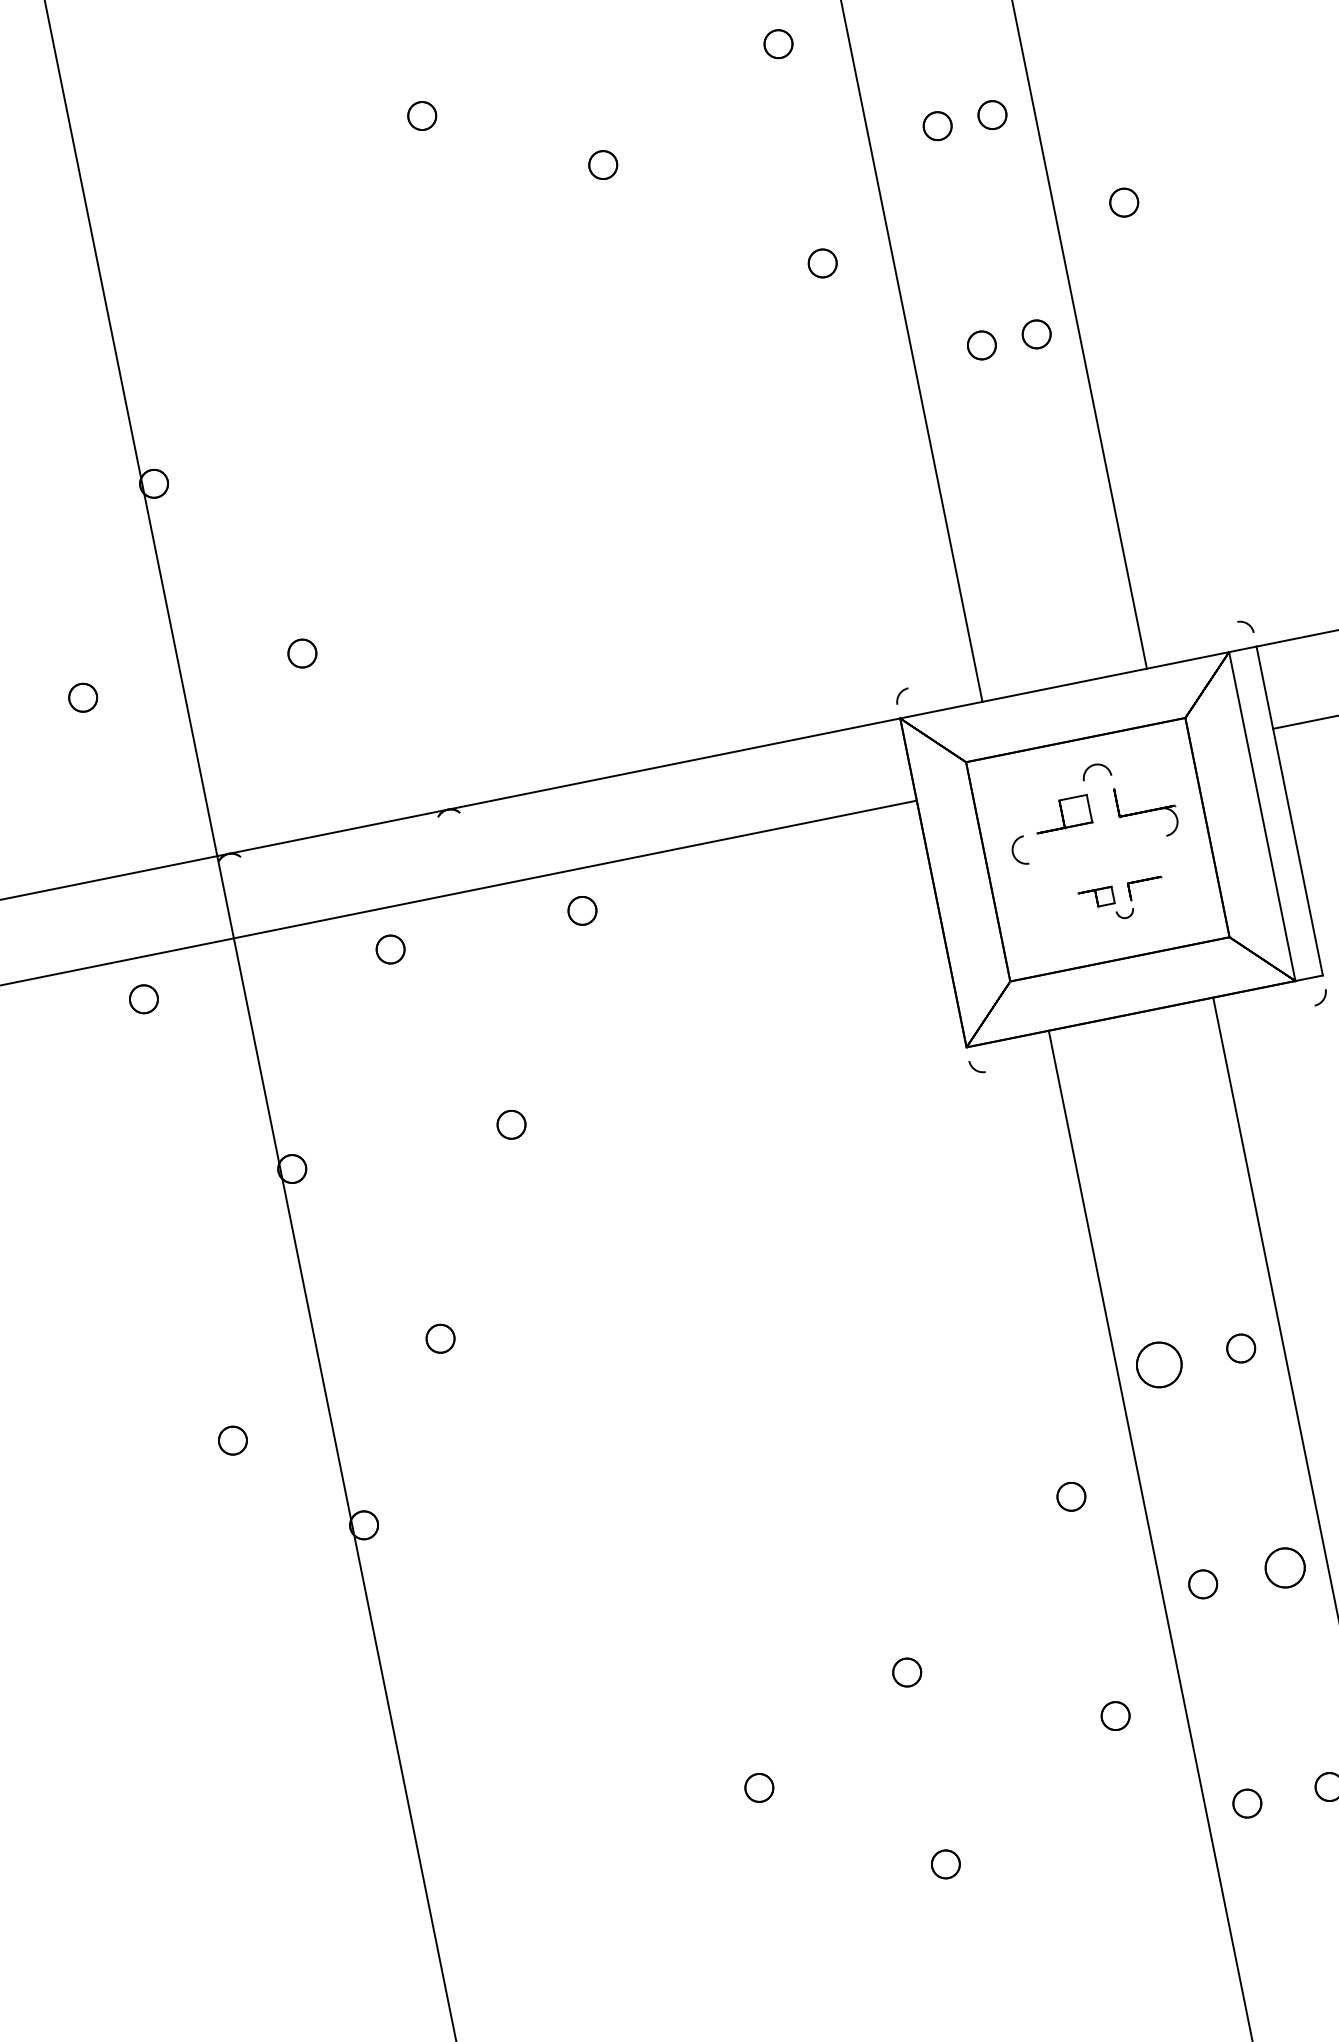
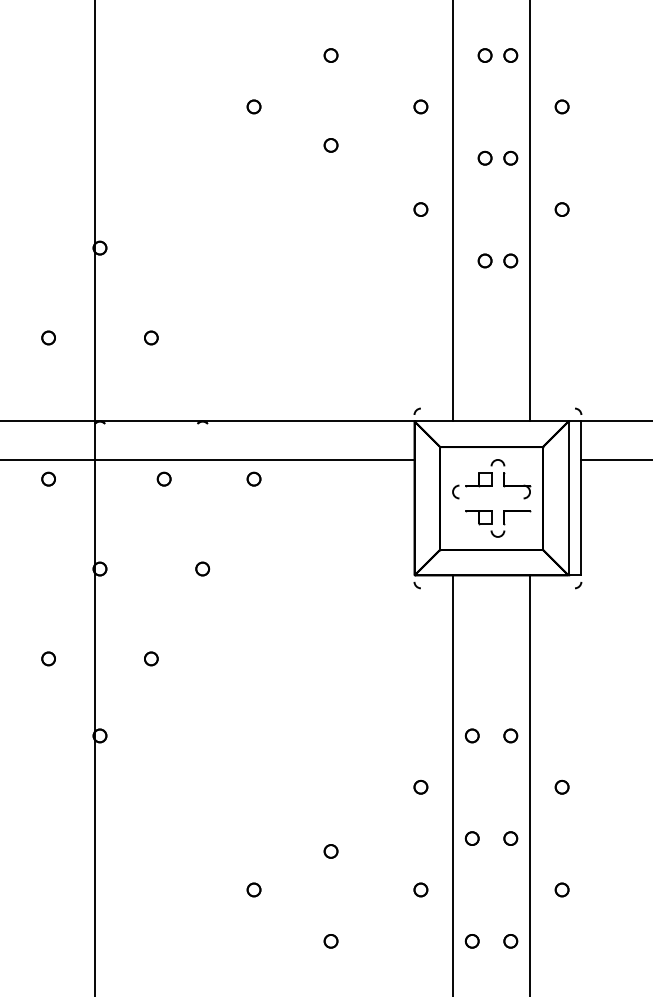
part: (1123, 900) -> (498, 523), size x1.67
part: (1157, 1364) -> (471, 735), size x0.62
part: (232, 1439) -> (48, 658), moved
part: (1284, 1567) -> (510, 838), size x0.71

